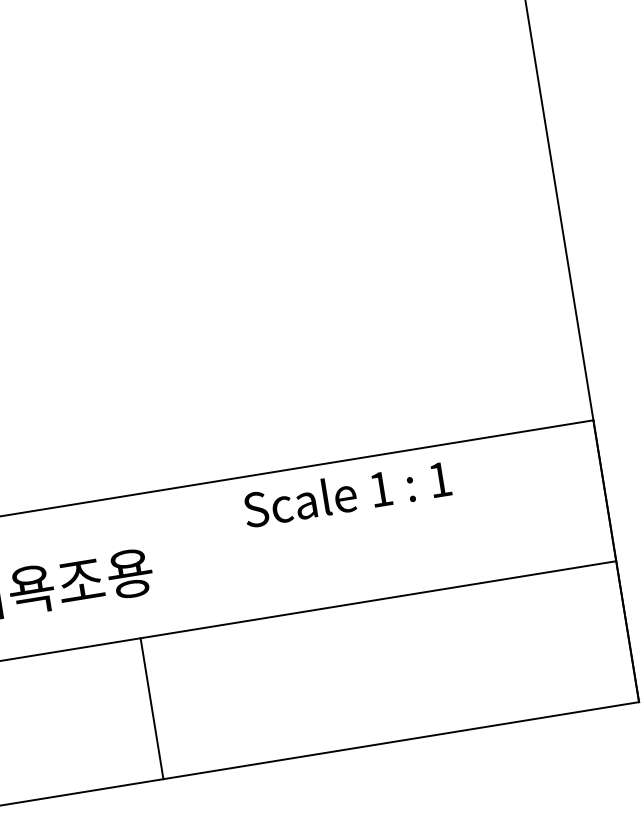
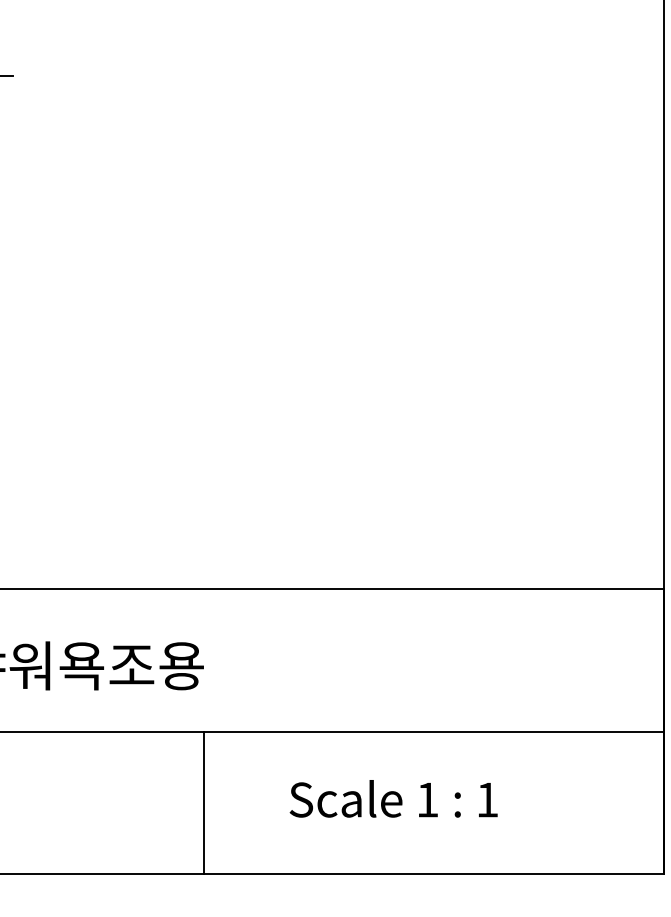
text: (346, 493) -> (393, 798), moved
line: (151, 708) -> (203, 802), moved

